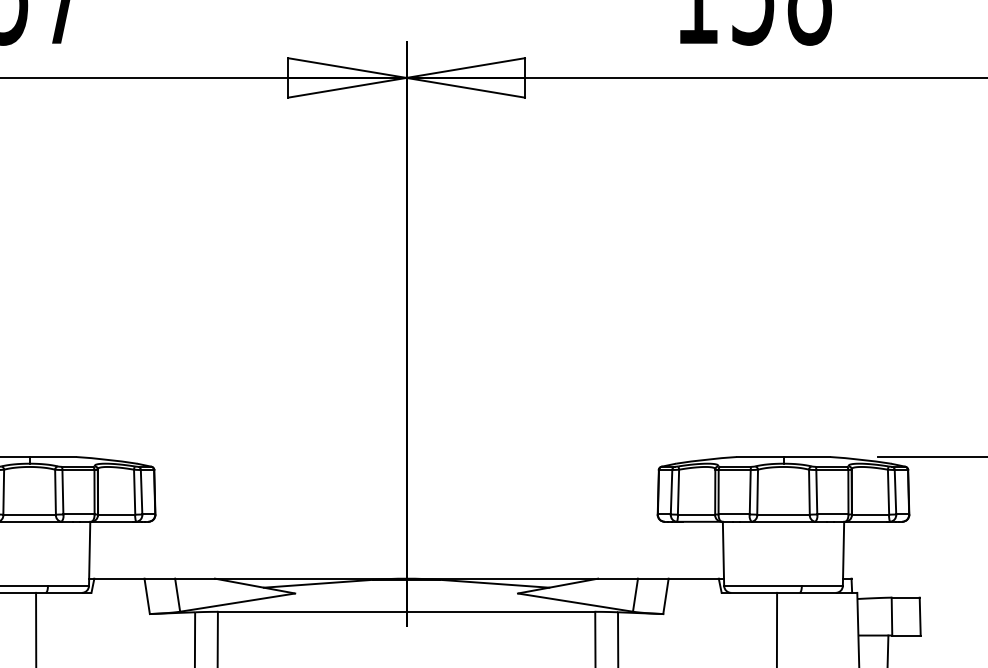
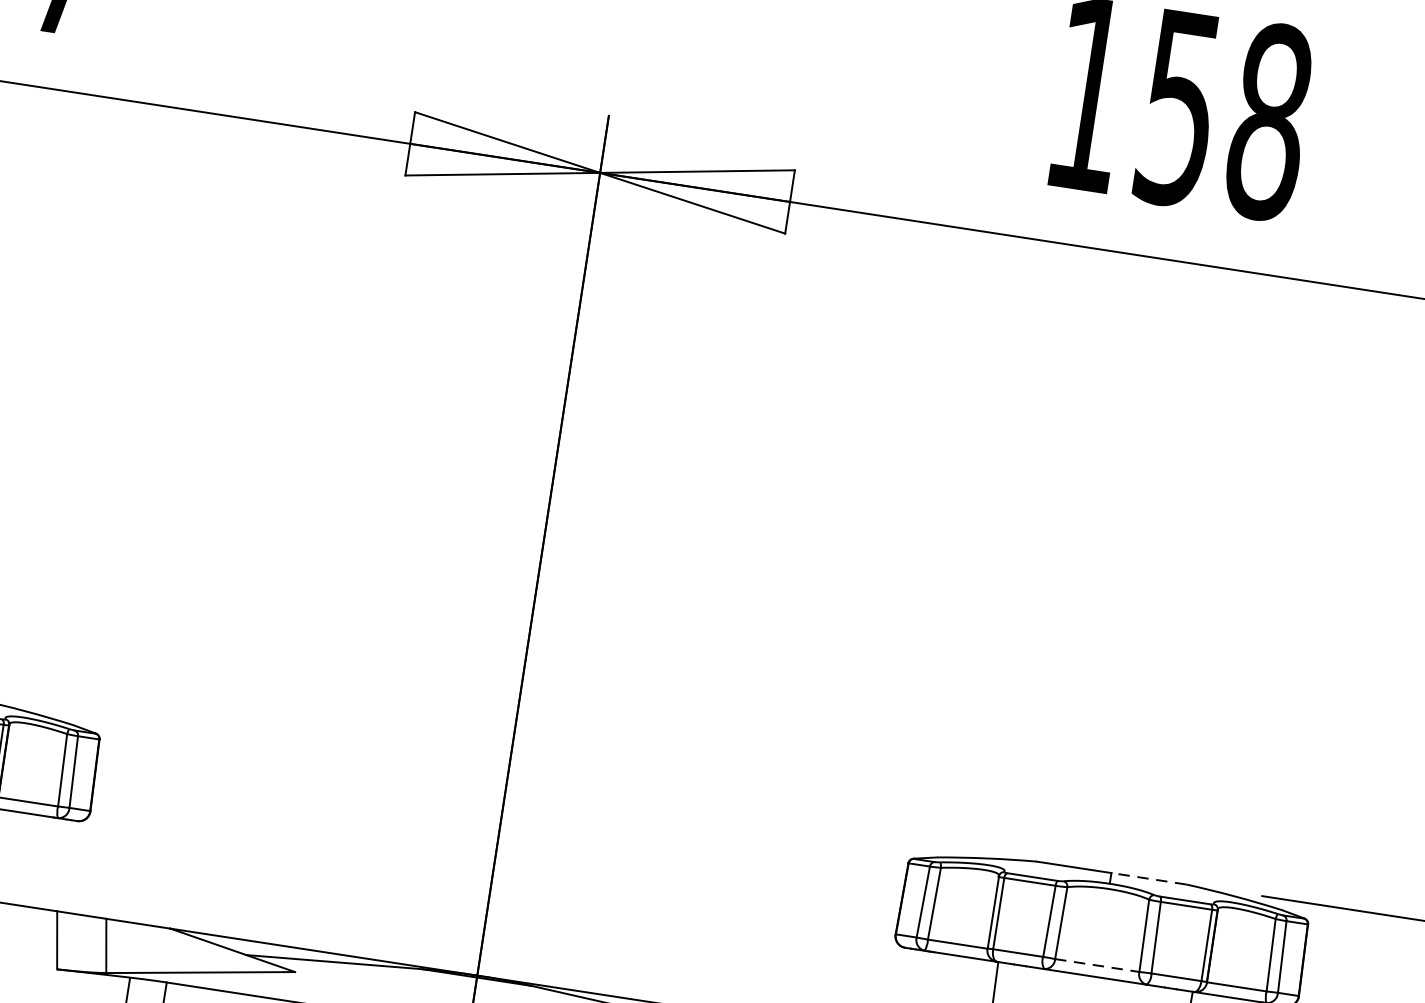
line: (806, 457) -> (1148, 879), solid -> dashed
line: (784, 514) -> (1098, 965), solid -> dashed

